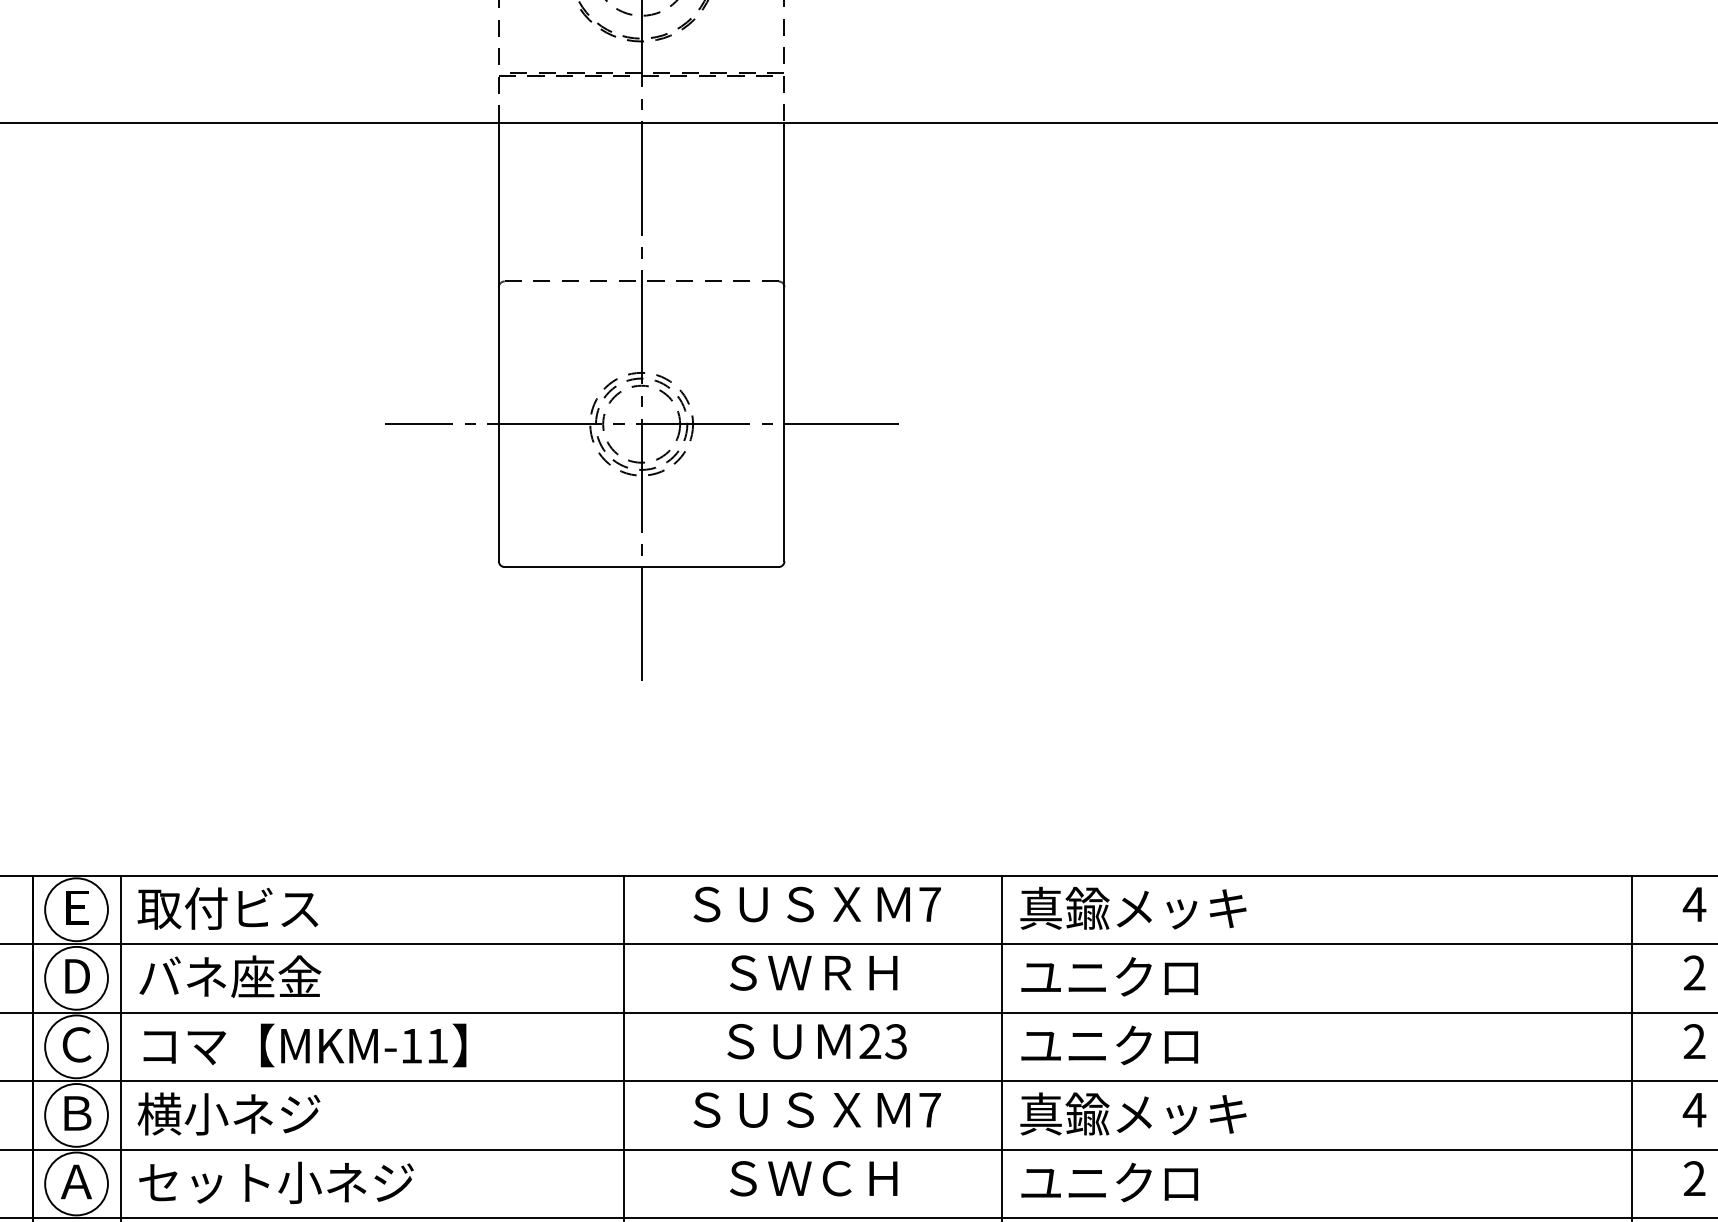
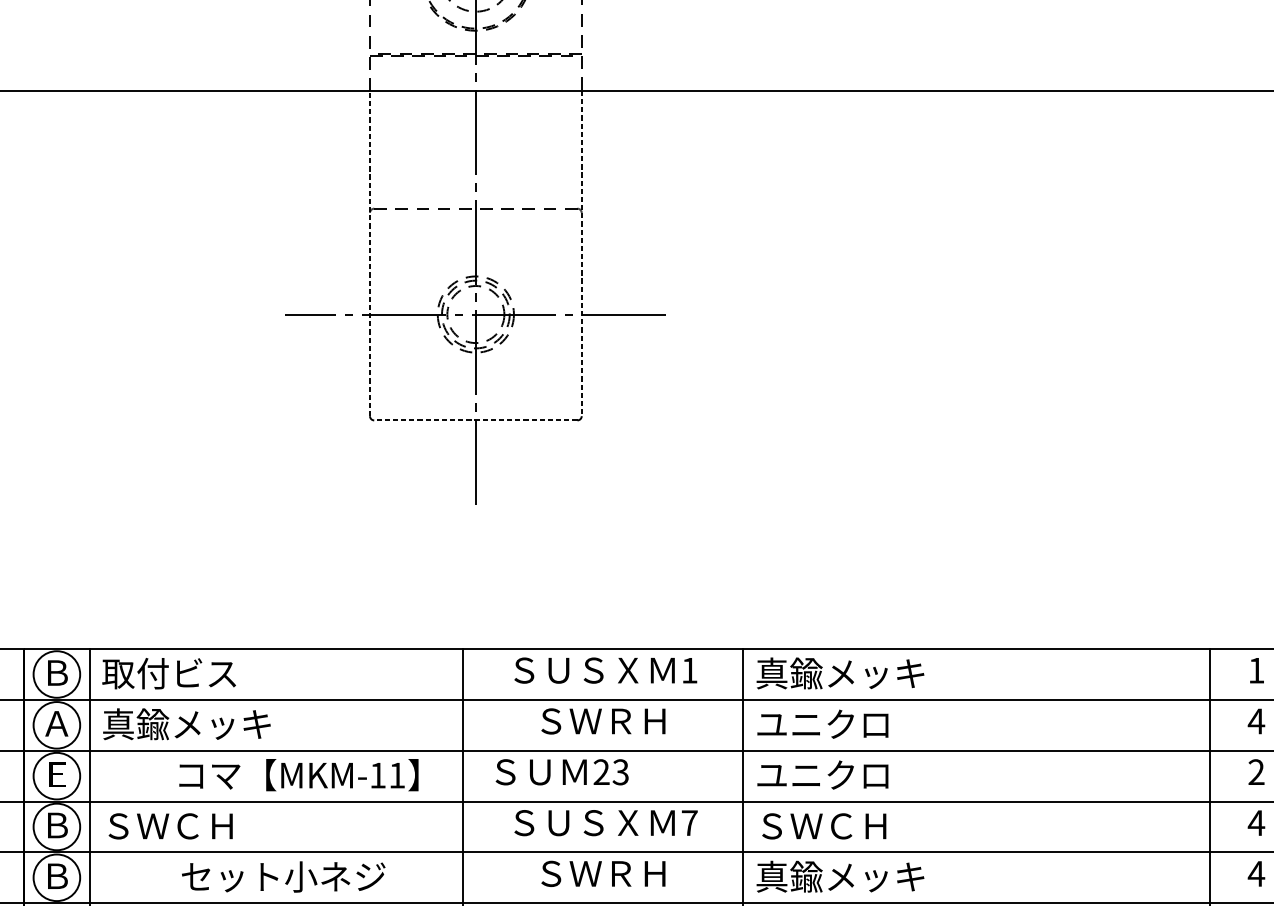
line: (498, 341) -> (369, 253), solid -> dashed
line: (784, 342) -> (581, 253), solid -> dashed
line: (641, 567) -> (475, 420), solid -> dashed
text: (929, 904) -> (689, 670), 7 -> 1
text: (1694, 904) -> (1256, 670), 4 -> 1
text: (77, 907) -> (57, 672), Ｅ -> Ｂ
text: (1694, 972) -> (1256, 721), 2 -> 4
text: (75, 976) -> (56, 723), D -> Ａ
text: (251, 976) -> (186, 723), バネ座金 -> 真鍮メッキ
text: (816, 1041) -> (561, 772), moved
text: (76, 1044) -> (56, 774), Ｃ -> Ｅ
text: (304, 1045) -> (298, 775), moved
text: (228, 1113) -> (169, 825), 横小ネジ -> ＳＷＣＨ
text: (1133, 1113) -> (840, 825), 真鍮メッキ -> ＳＷＣＨ
text: (836, 1178) -> (620, 873), ＳＷＣＨ -> ＳＷＲＨ
text: (1694, 1178) -> (1256, 873), 2 -> 4
text: (75, 1181) -> (56, 875), Ａ -> Ｂ
text: (276, 1182) -> (283, 876), moved
text: (1133, 1182) -> (840, 876), ユニクロ -> 真鍮メッキ

